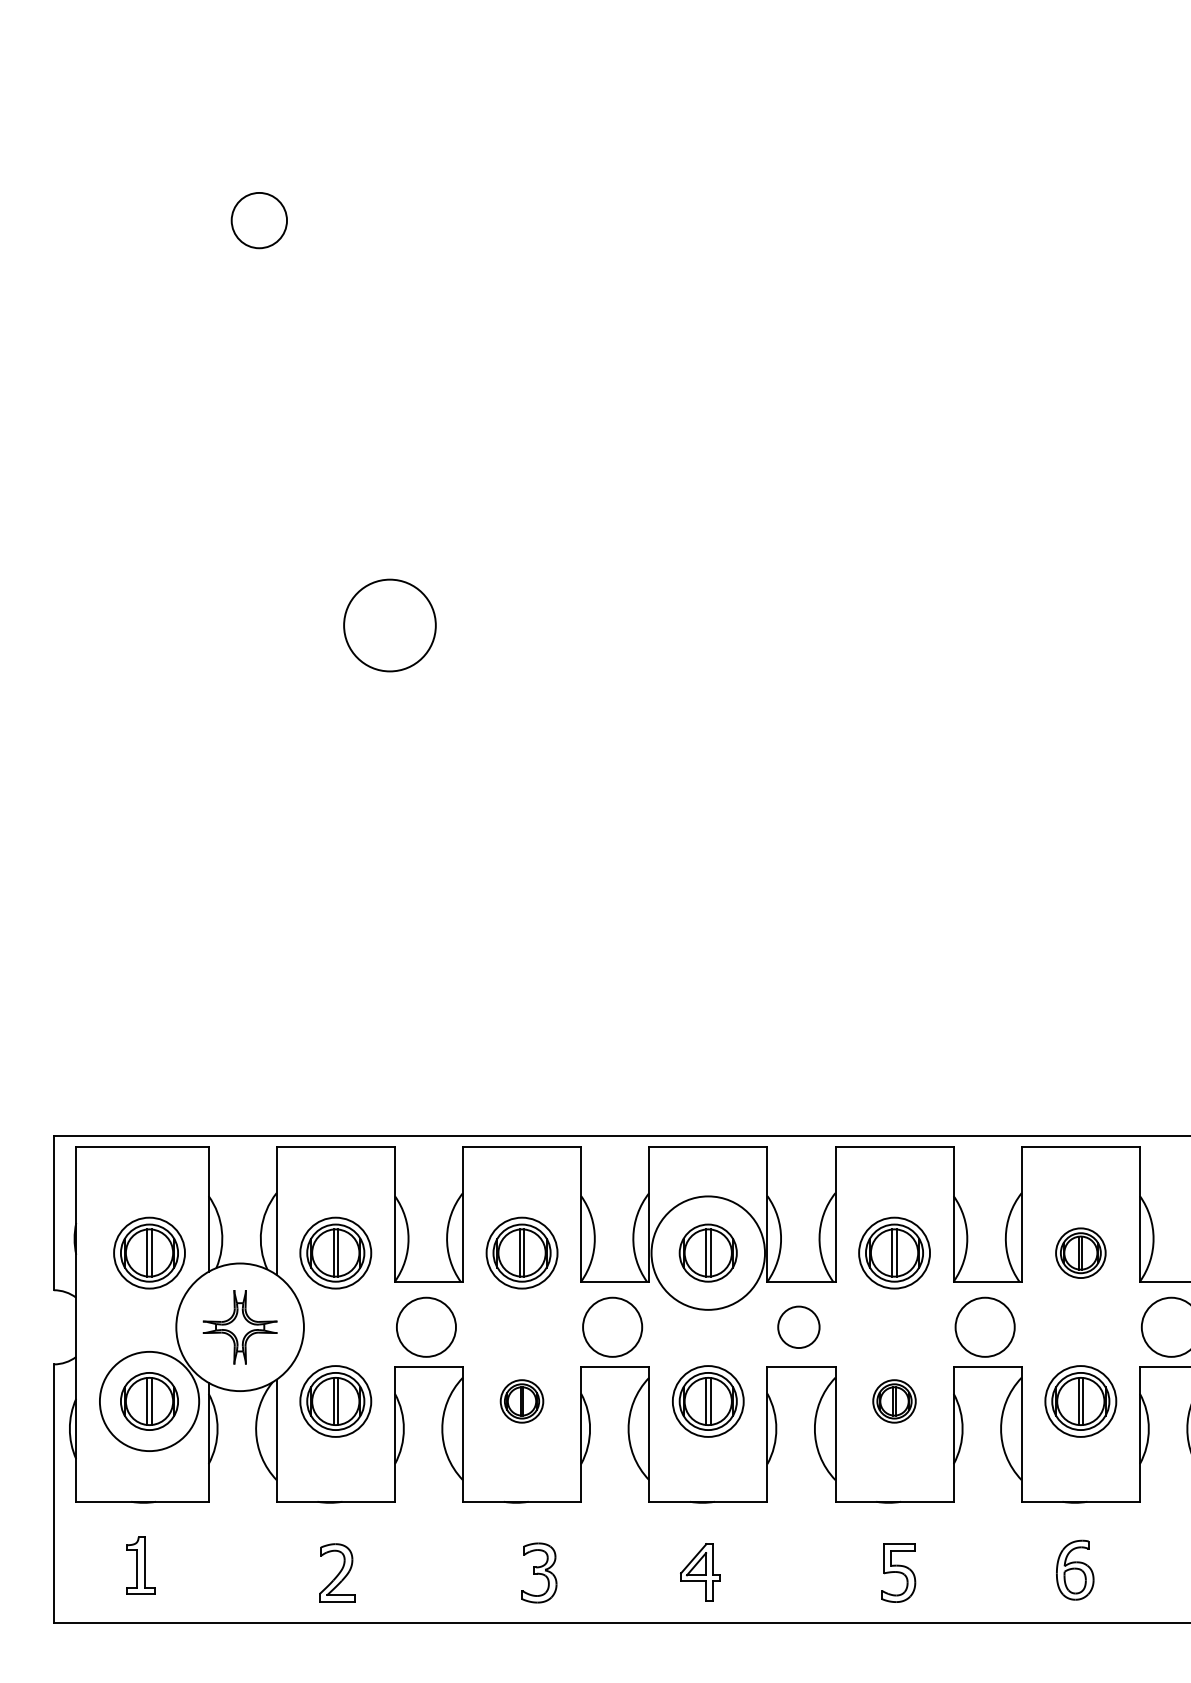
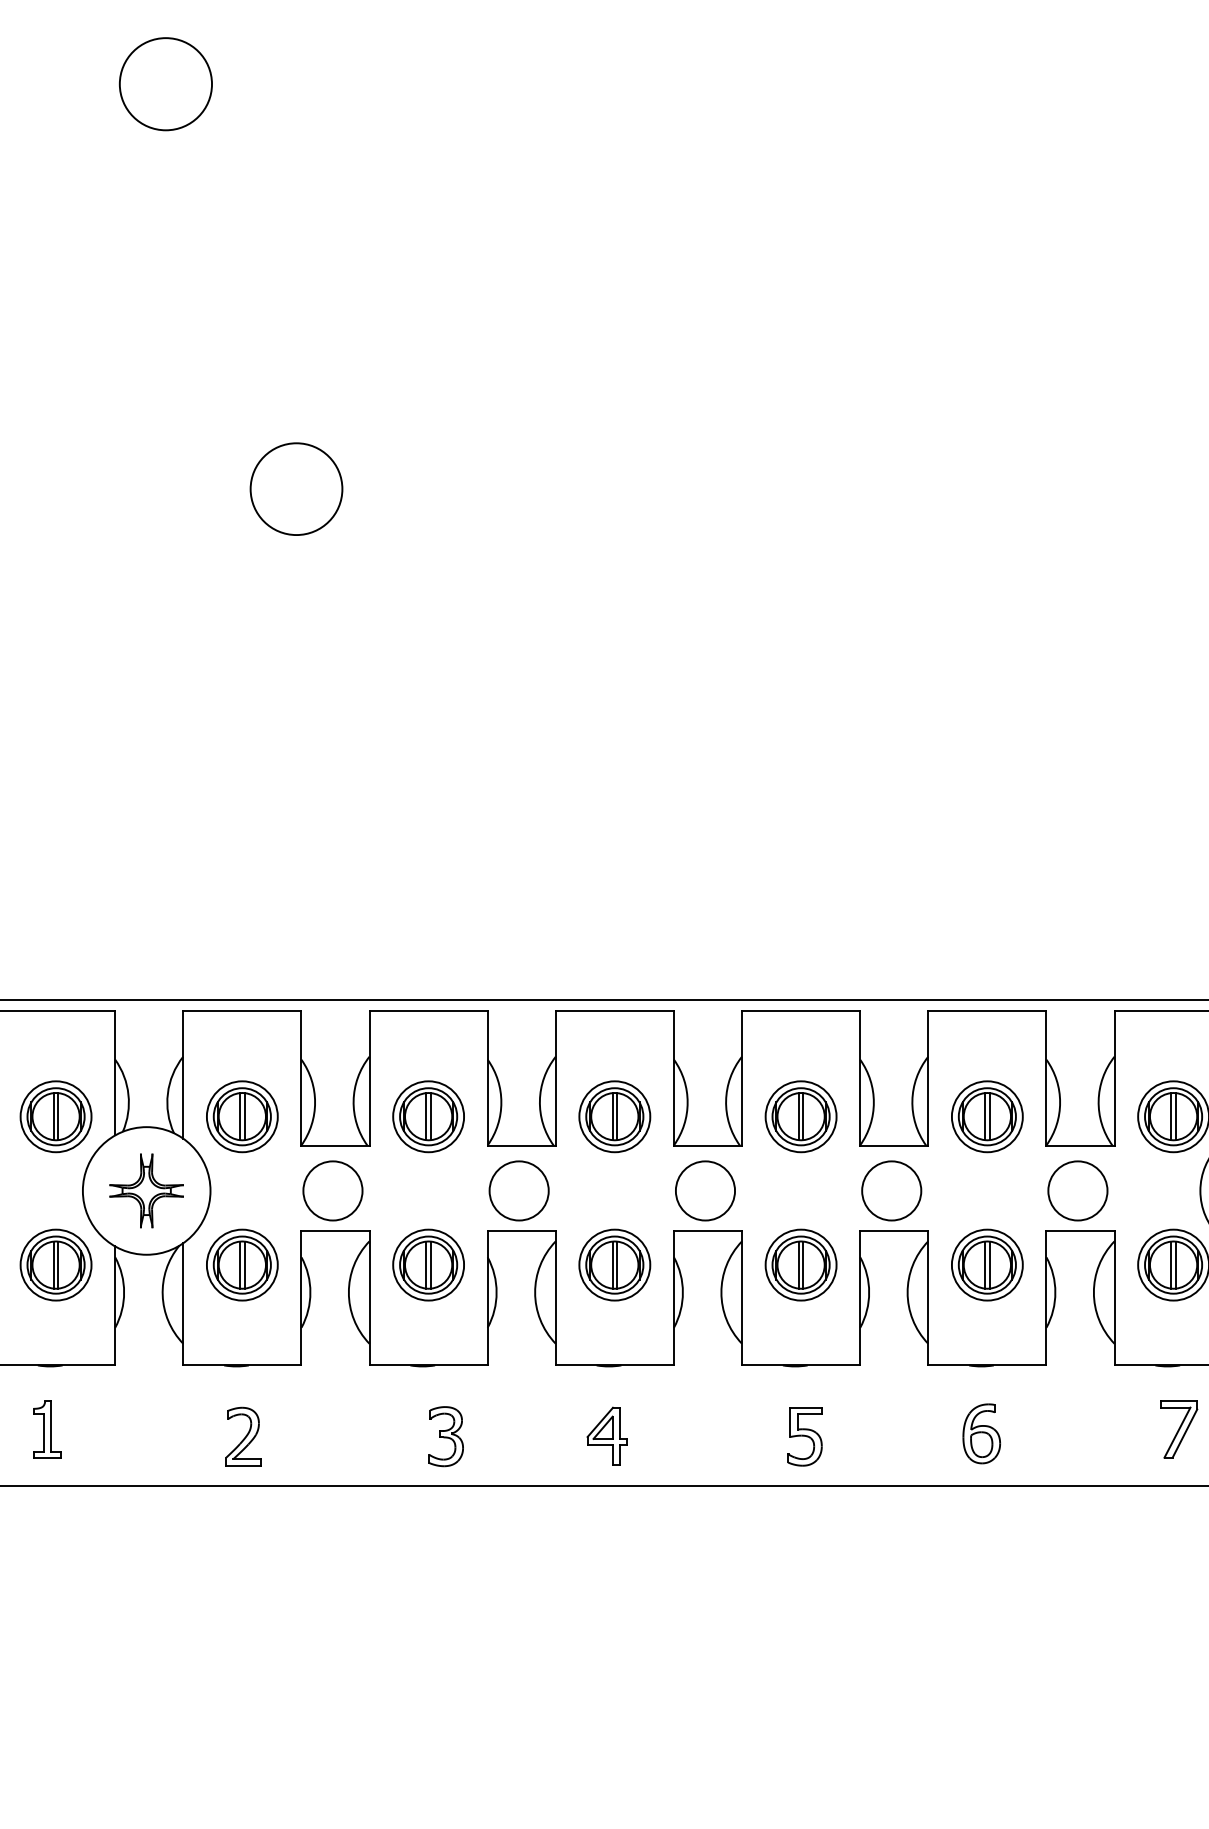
circle: (258, 220) -> (165, 84), size x1.67
circle: (707, 1252) -> (614, 1116), size x0.62
part: (1080, 1252) -> (987, 1116), size x1.43
circle: (798, 1326) -> (705, 1190), size x1.43
circle: (148, 1400) -> (55, 1264), size x0.71
part: (521, 1400) -> (428, 1264), size x1.67
part: (893, 1400) -> (800, 1264), size x1.67

